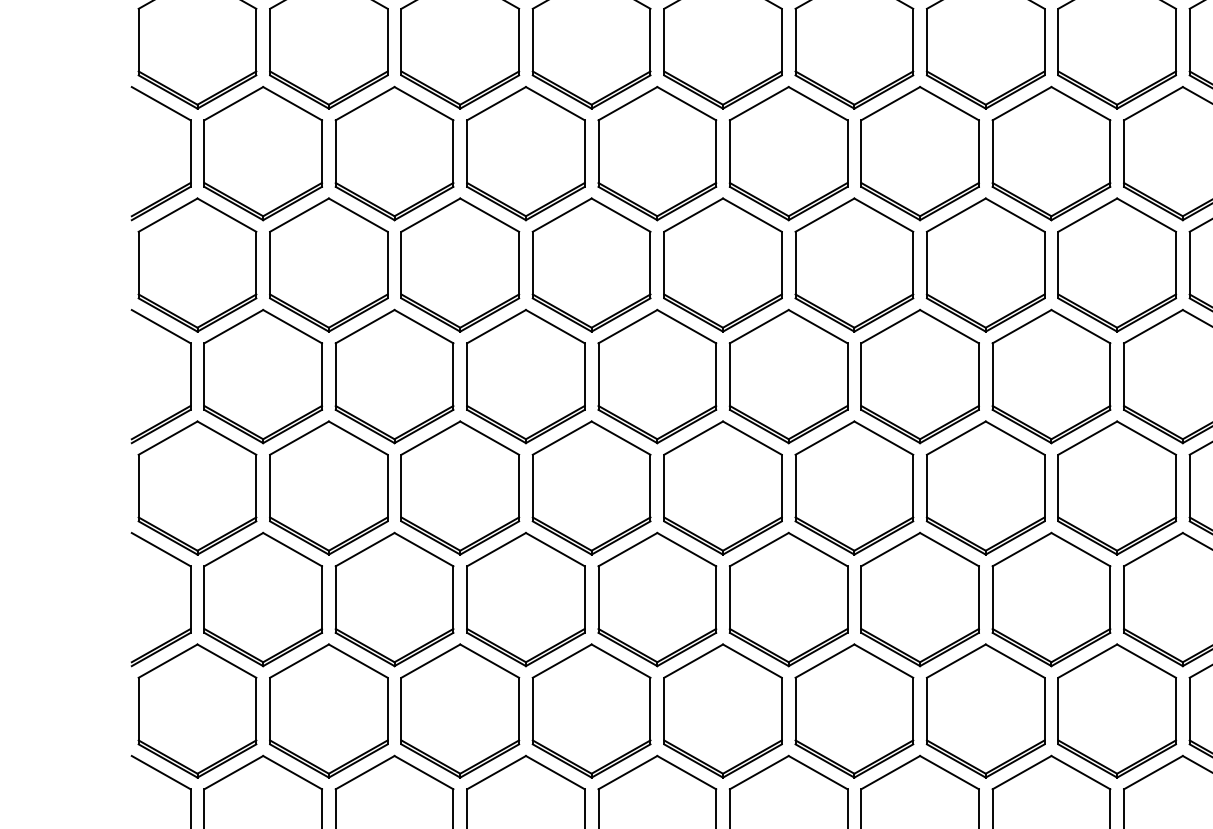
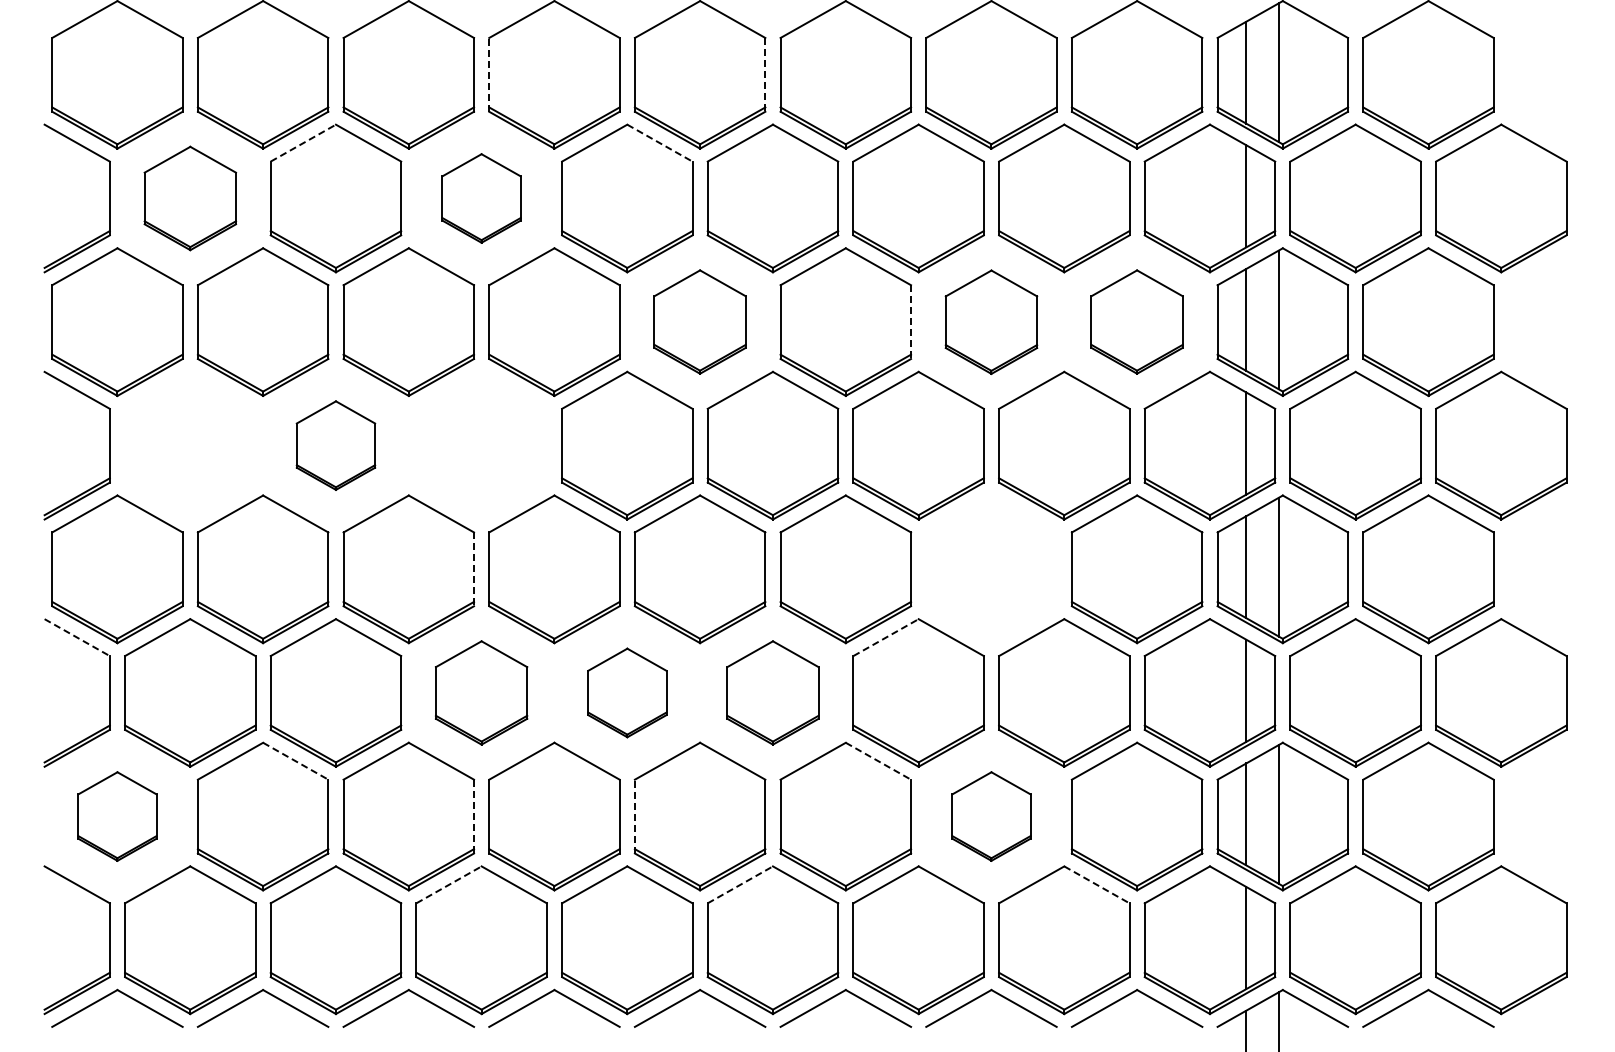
line: (533, 41) -> (489, 74), solid -> dashed
line: (781, 41) -> (765, 74), solid -> dashed
line: (365, 103) -> (303, 142), solid -> dashed
line: (687, 104) -> (660, 143), solid -> dashed
part: (263, 153) -> (190, 198), size x0.7
part: (525, 153) -> (481, 198), size x0.6
part: (722, 264) -> (699, 321), size x0.7
part: (1116, 264) -> (1136, 321), size x0.7
line: (913, 265) -> (911, 322), solid -> dashed
part: (985, 265) -> (991, 322), size x0.7
part: (263, 376) -> (190, 445), removed
part: (394, 376) -> (335, 445), size x0.6
part: (525, 376) -> (481, 445), removed
line: (519, 488) -> (474, 569), solid -> dashed
part: (985, 488) -> (991, 569), removed
line: (161, 549) -> (77, 637), solid -> dashed
line: (891, 549) -> (886, 637), solid -> dashed
part: (525, 599) -> (481, 692), size x0.7
part: (657, 599) -> (627, 692), size x0.6
part: (788, 599) -> (772, 692), size x0.7
line: (358, 661) -> (296, 761), solid -> dashed
line: (883, 661) -> (878, 761), solid -> dashed
part: (197, 710) -> (117, 816), size x0.6
line: (519, 710) -> (474, 816), solid -> dashed
line: (663, 710) -> (634, 816), solid -> dashed
part: (985, 710) -> (991, 816), size x0.6
line: (496, 772) -> (449, 884), solid -> dashed
line: (759, 772) -> (740, 884), solid -> dashed
line: (1081, 773) -> (1097, 885), solid -> dashed

